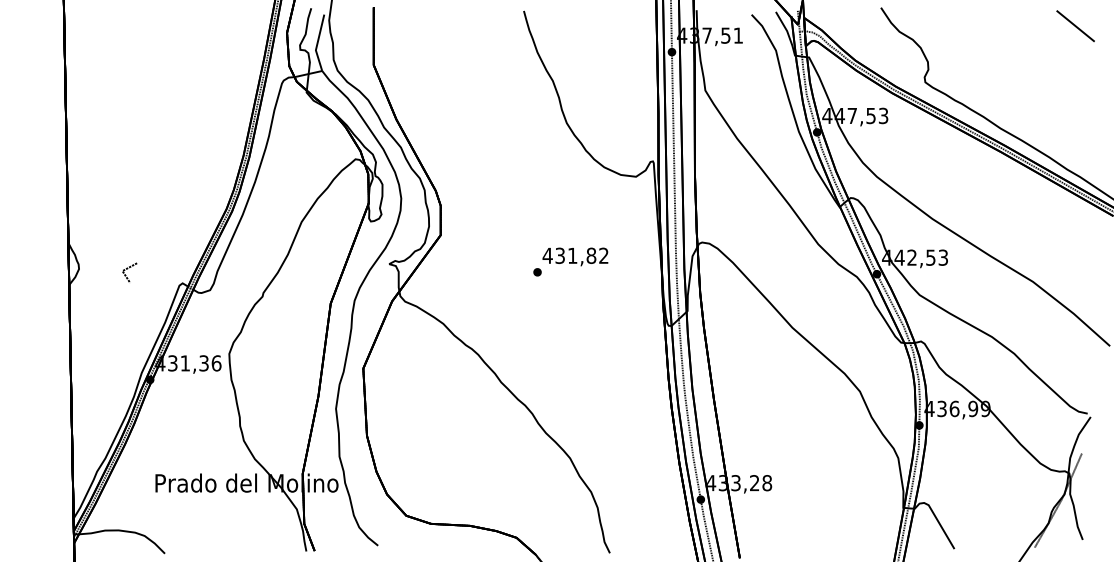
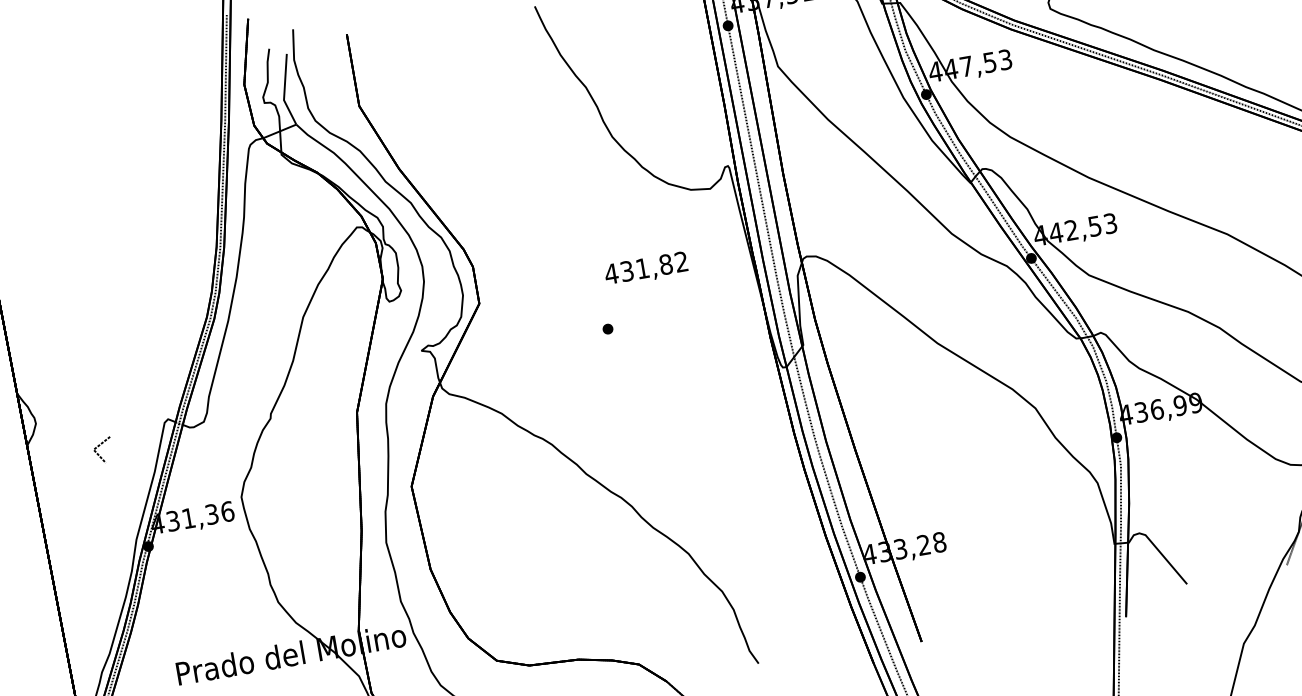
text: (575, 256) -> (646, 268), moved
line: (127, 269) -> (99, 446), moved

